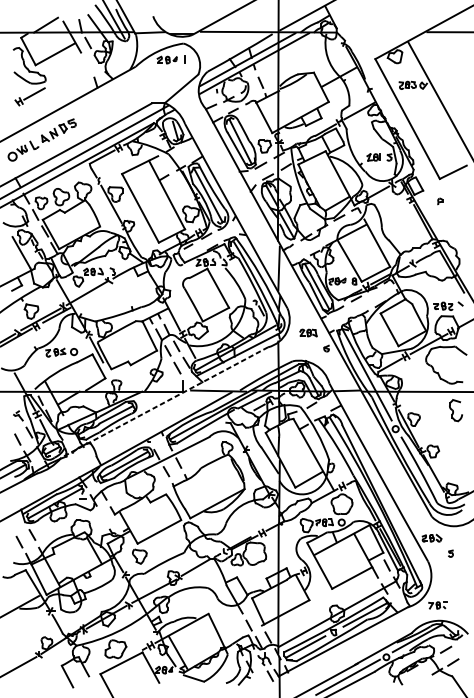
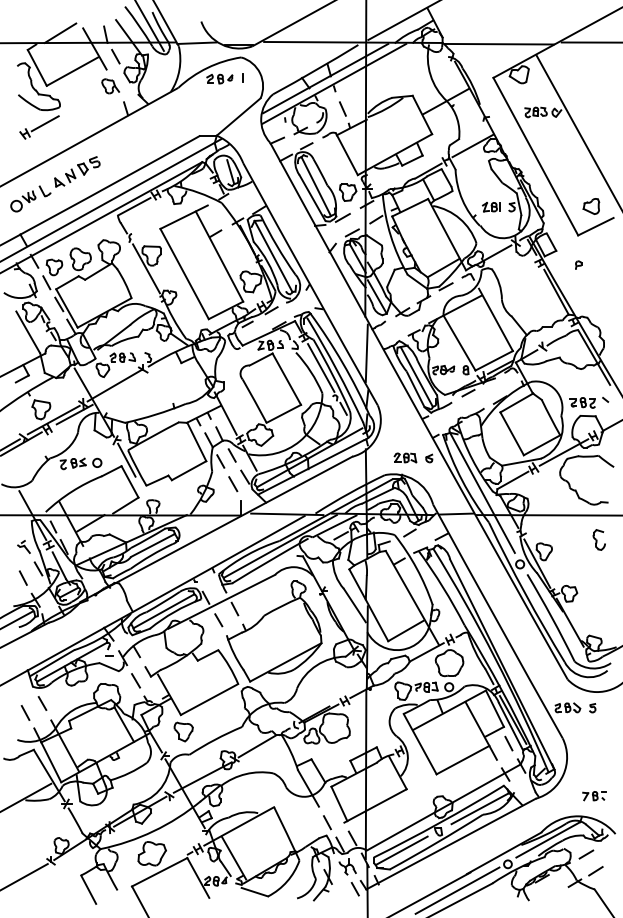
line: (379, 32) -> (499, 43), added
part: (84, 65) -> (110, 86), added
part: (449, 156) -> (591, 206), added
line: (244, 279) -> (321, 367), added
part: (308, 332) -> (405, 457), moved
line: (164, 402) -> (216, 529), dashed -> solid
part: (455, 410) -> (598, 539), size x0.71
line: (103, 517) -> (135, 680), added
part: (450, 553) -> (592, 708), moved
part: (437, 605) -> (594, 796), moved

